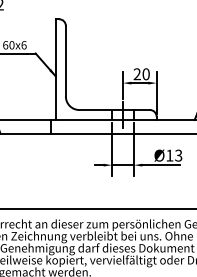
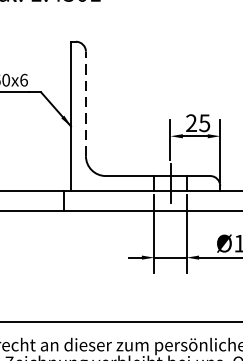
line: (65, 60) -> (85, 102), solid -> dashed
text: (145, 74) -> (203, 123), 20 -> 25

